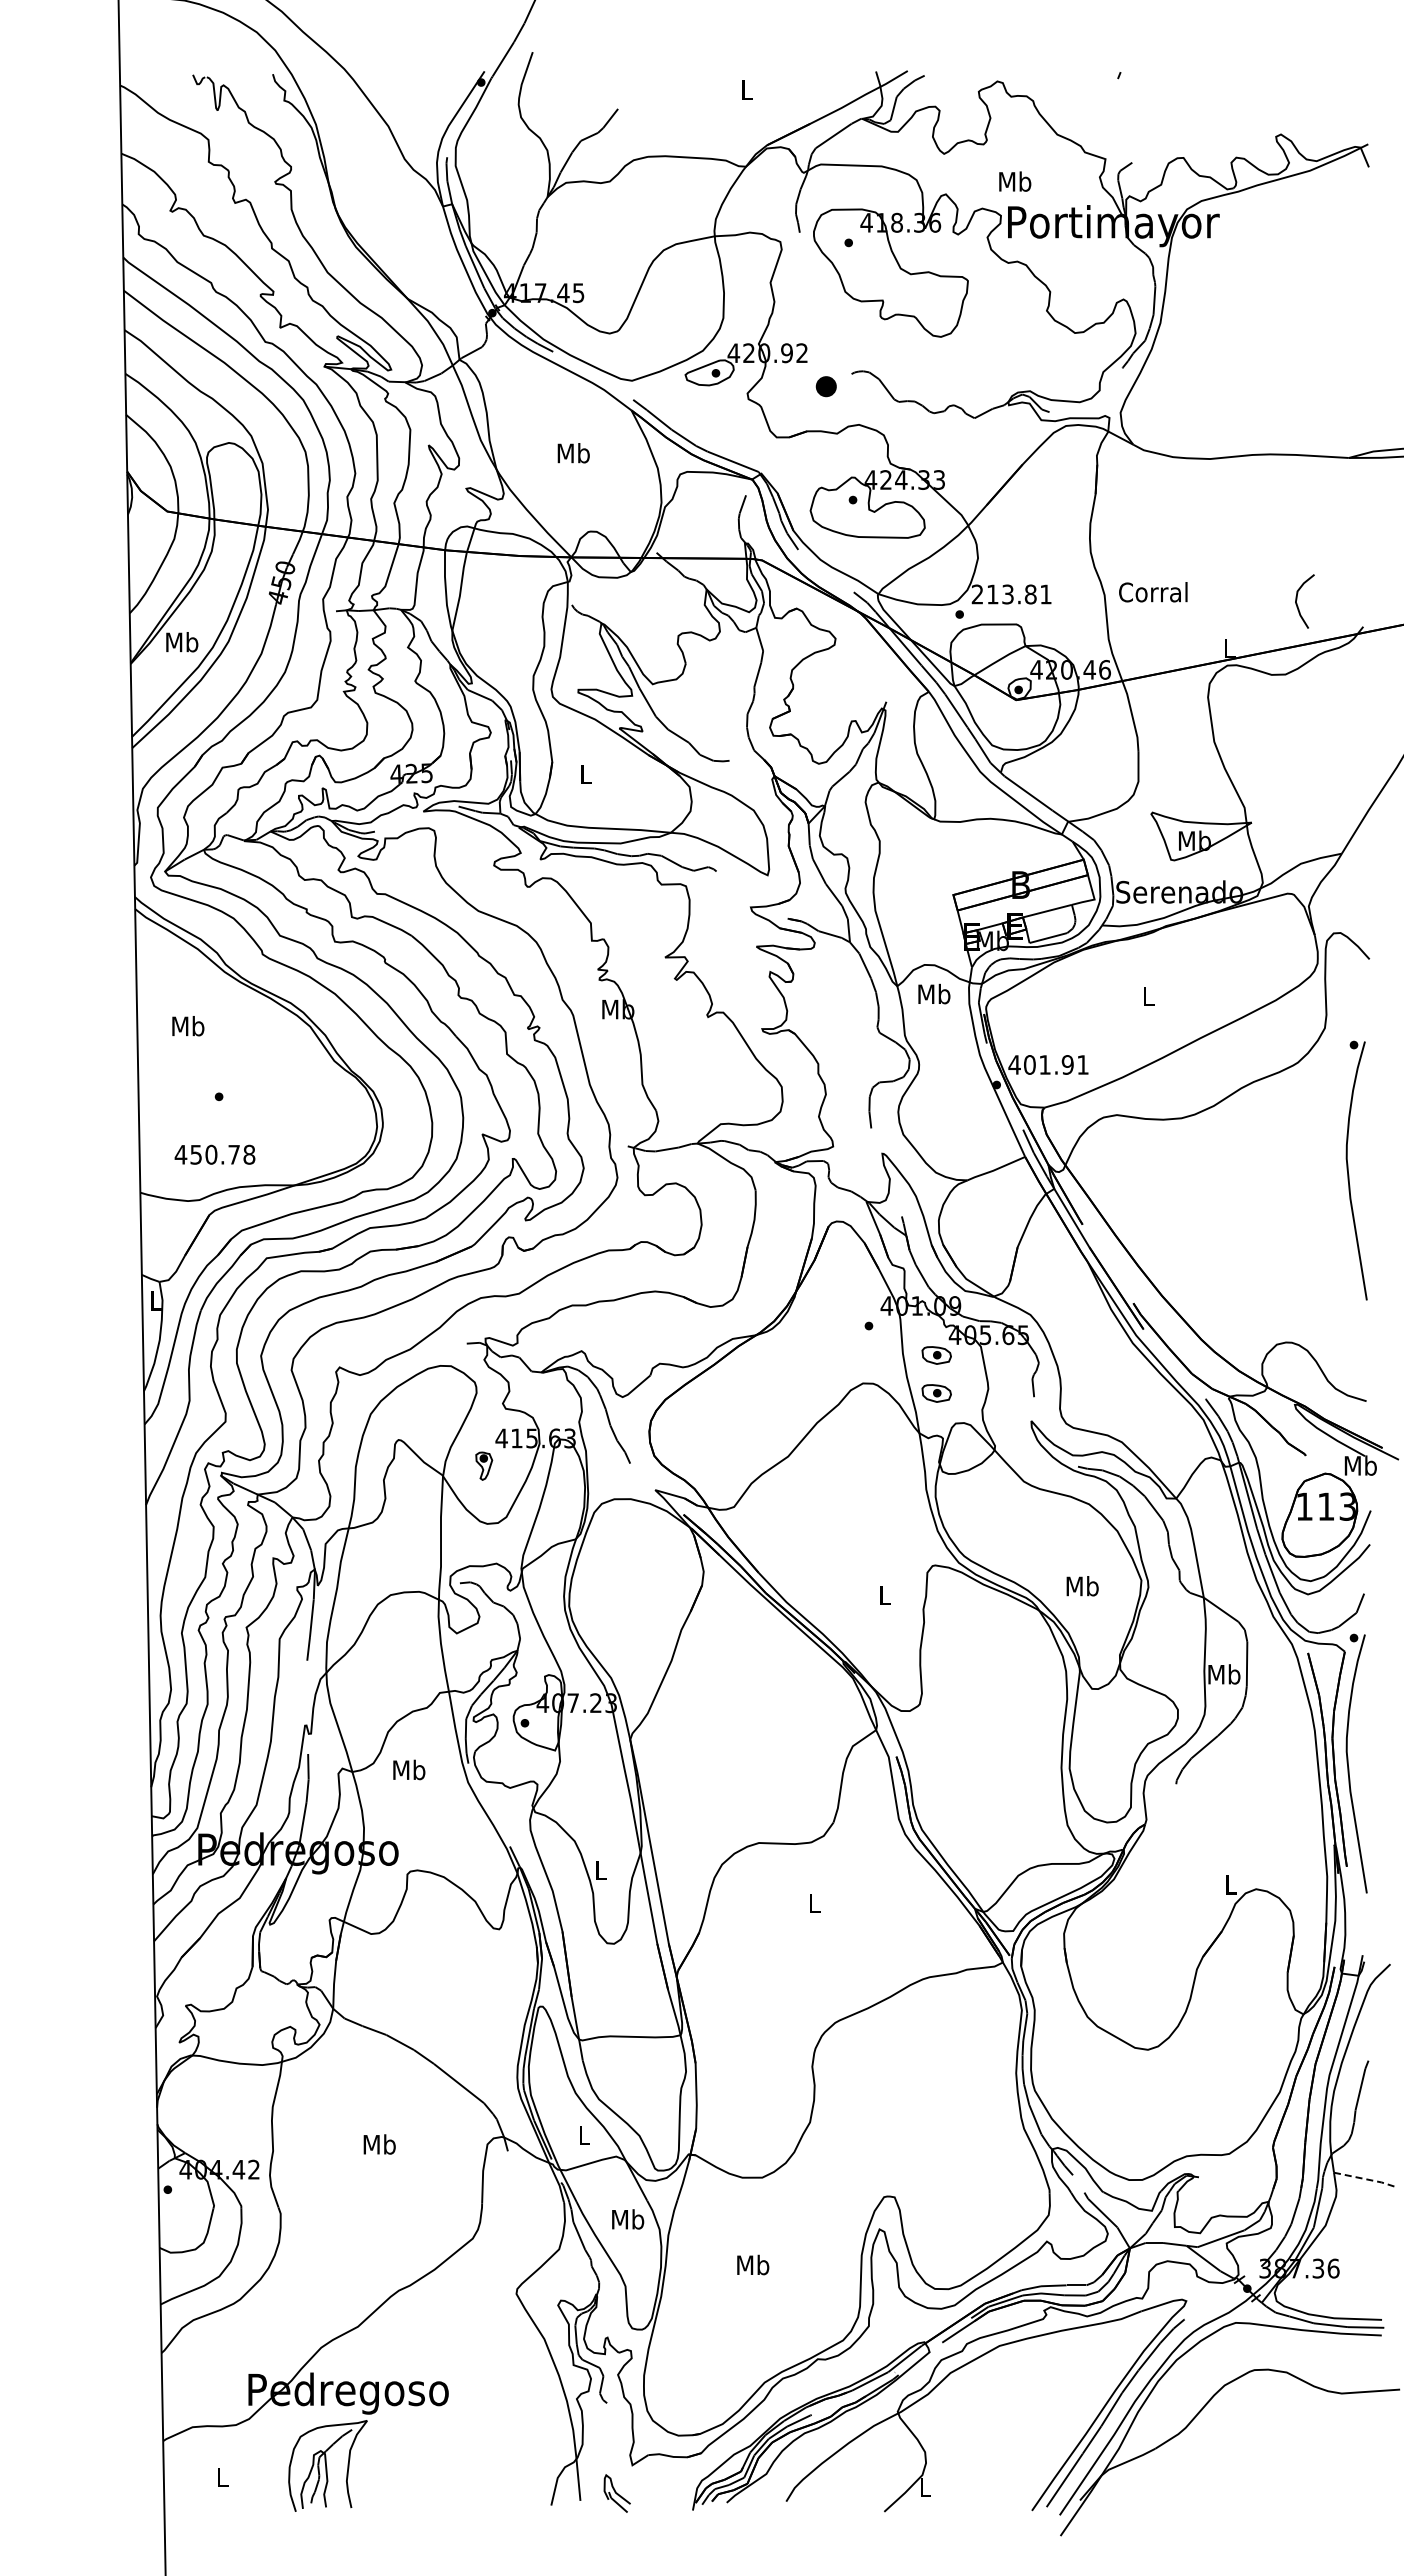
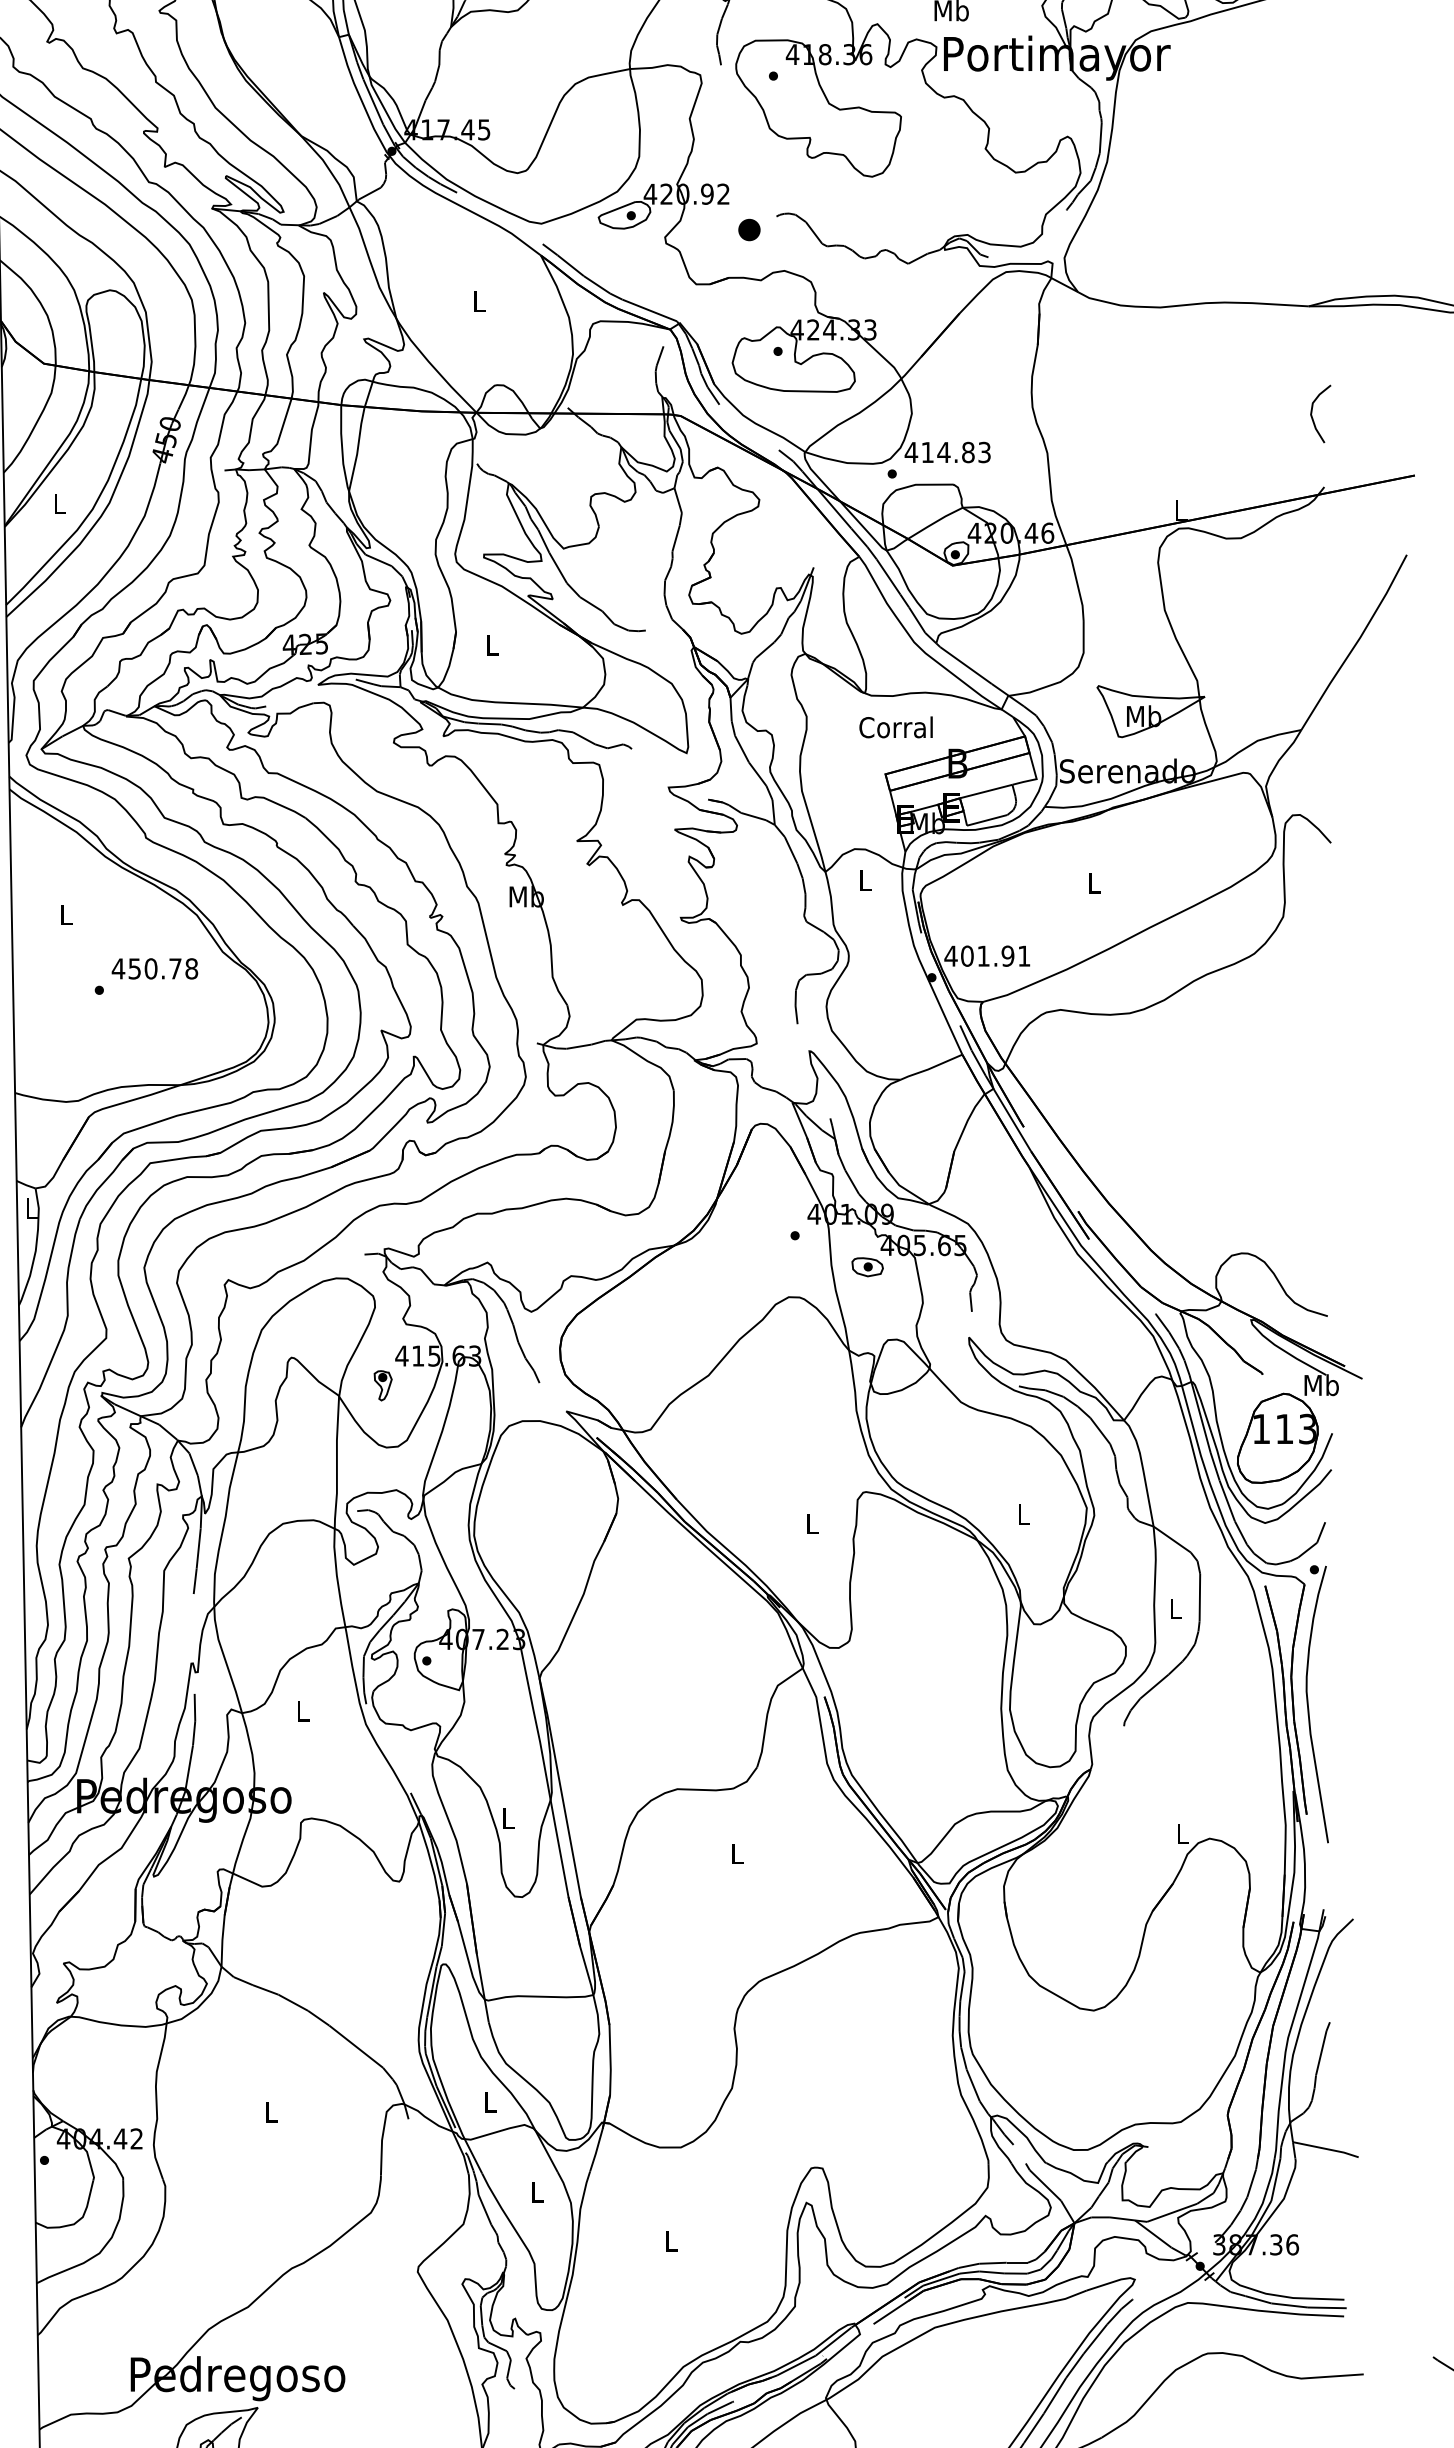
text: (573, 453) -> (478, 301), Mb -> L
text: (1153, 592) -> (896, 727), moved
text: (1011, 594) -> (947, 452), 213.81 -> 414.83
curve: (1297, 599) -> (1312, 411), moved
text: (182, 642) -> (60, 503), Mb -> L
text: (934, 993) -> (865, 879), Mb -> L
text: (188, 1026) -> (66, 915), Mb -> L
text: (214, 1154) -> (154, 968), moved
part: (1348, 1170) -> (1308, 1069), removed
part: (936, 1393) -> (867, 1307), removed
text: (1082, 1586) -> (1023, 1514), Mb -> L
text: (1224, 1674) -> (1175, 1608), Mb -> L
text: (409, 1769) -> (303, 1710), Mb -> L
text: (379, 2144) -> (271, 2111), Mb -> L
line: (1366, 2179) -> (1327, 2149), dashed -> solid
text: (628, 2219) -> (537, 2192), Mb -> L
text: (753, 2264) -> (671, 2240), Mb -> L

